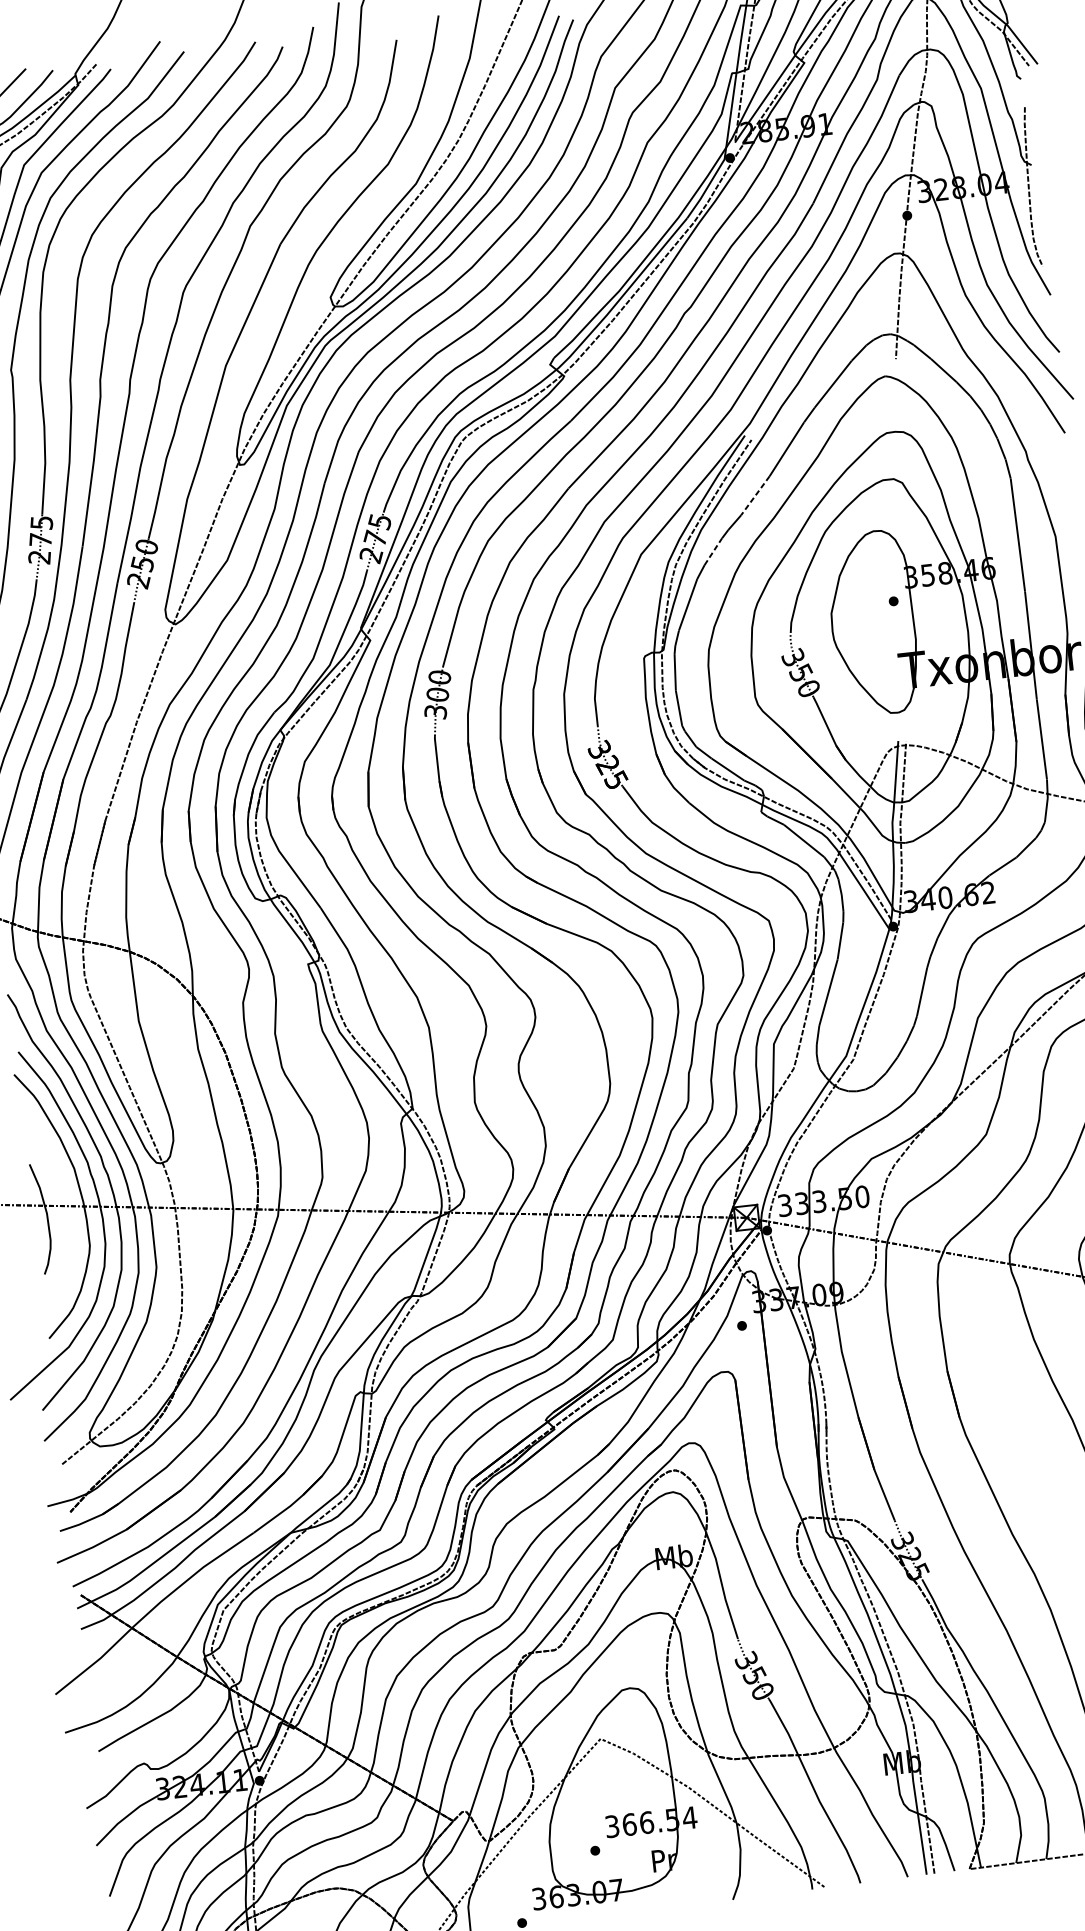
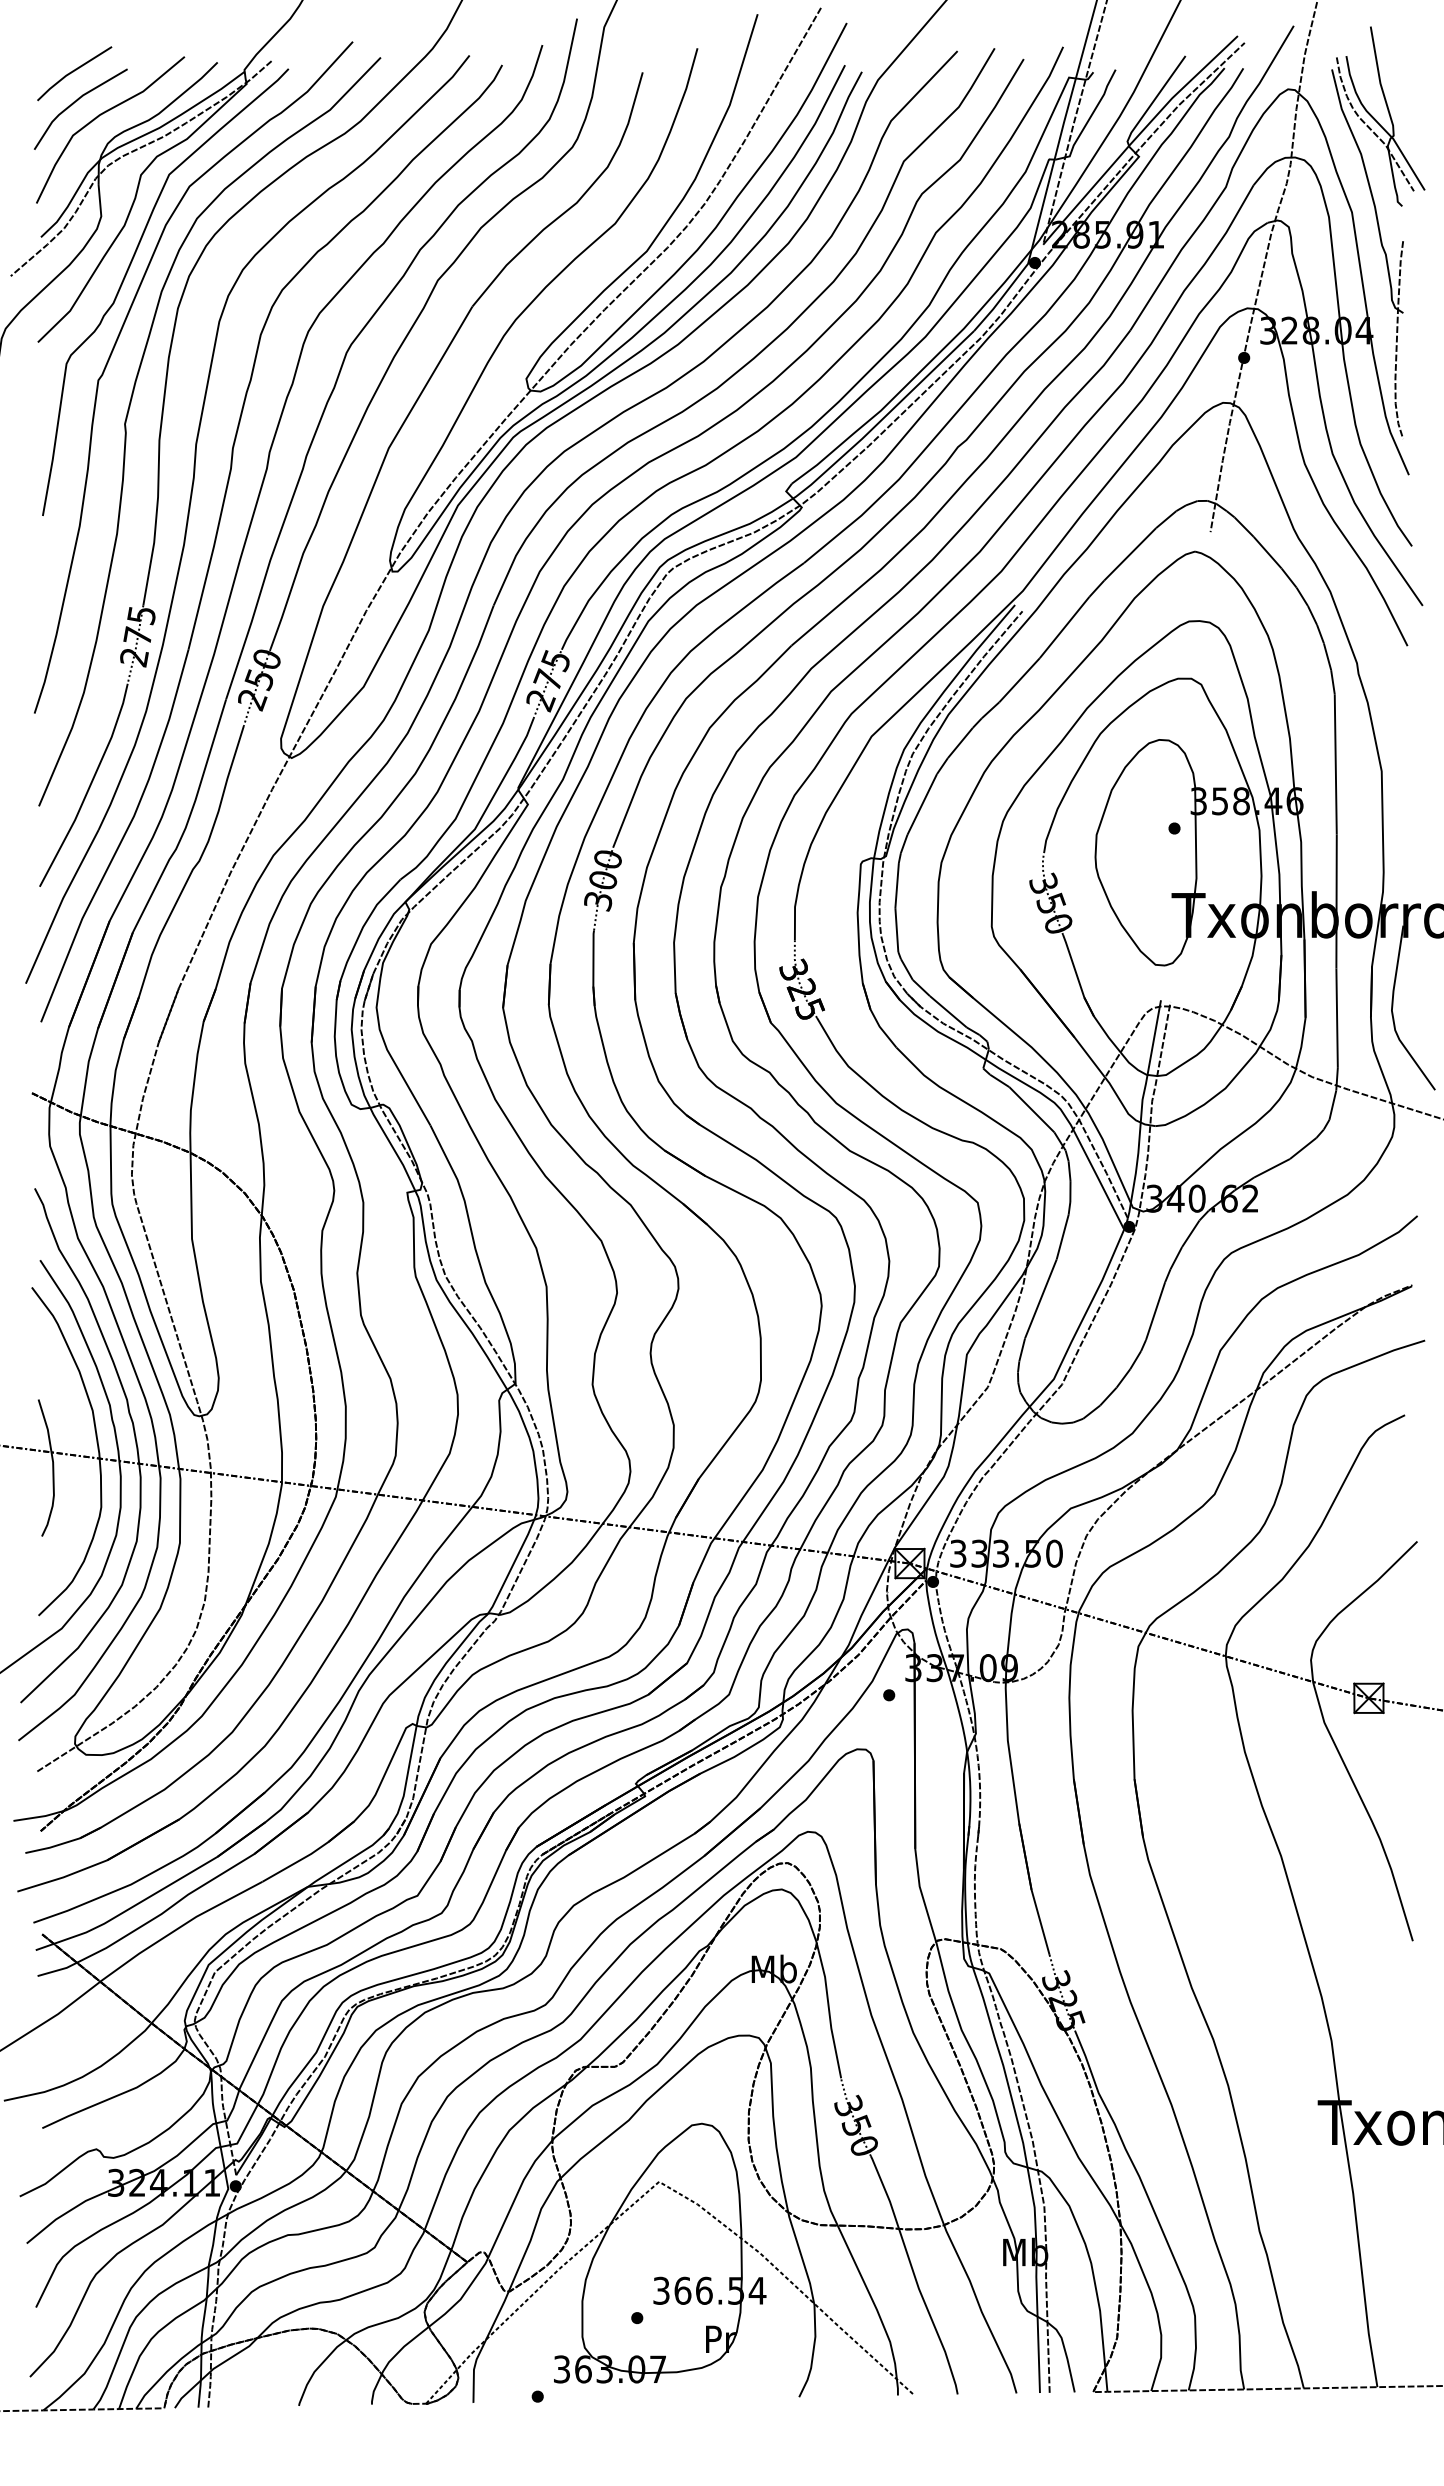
line: (755, 496) -> (1019, 680), dashed -> solid
line: (713, 551) -> (960, 742), dashed -> solid

